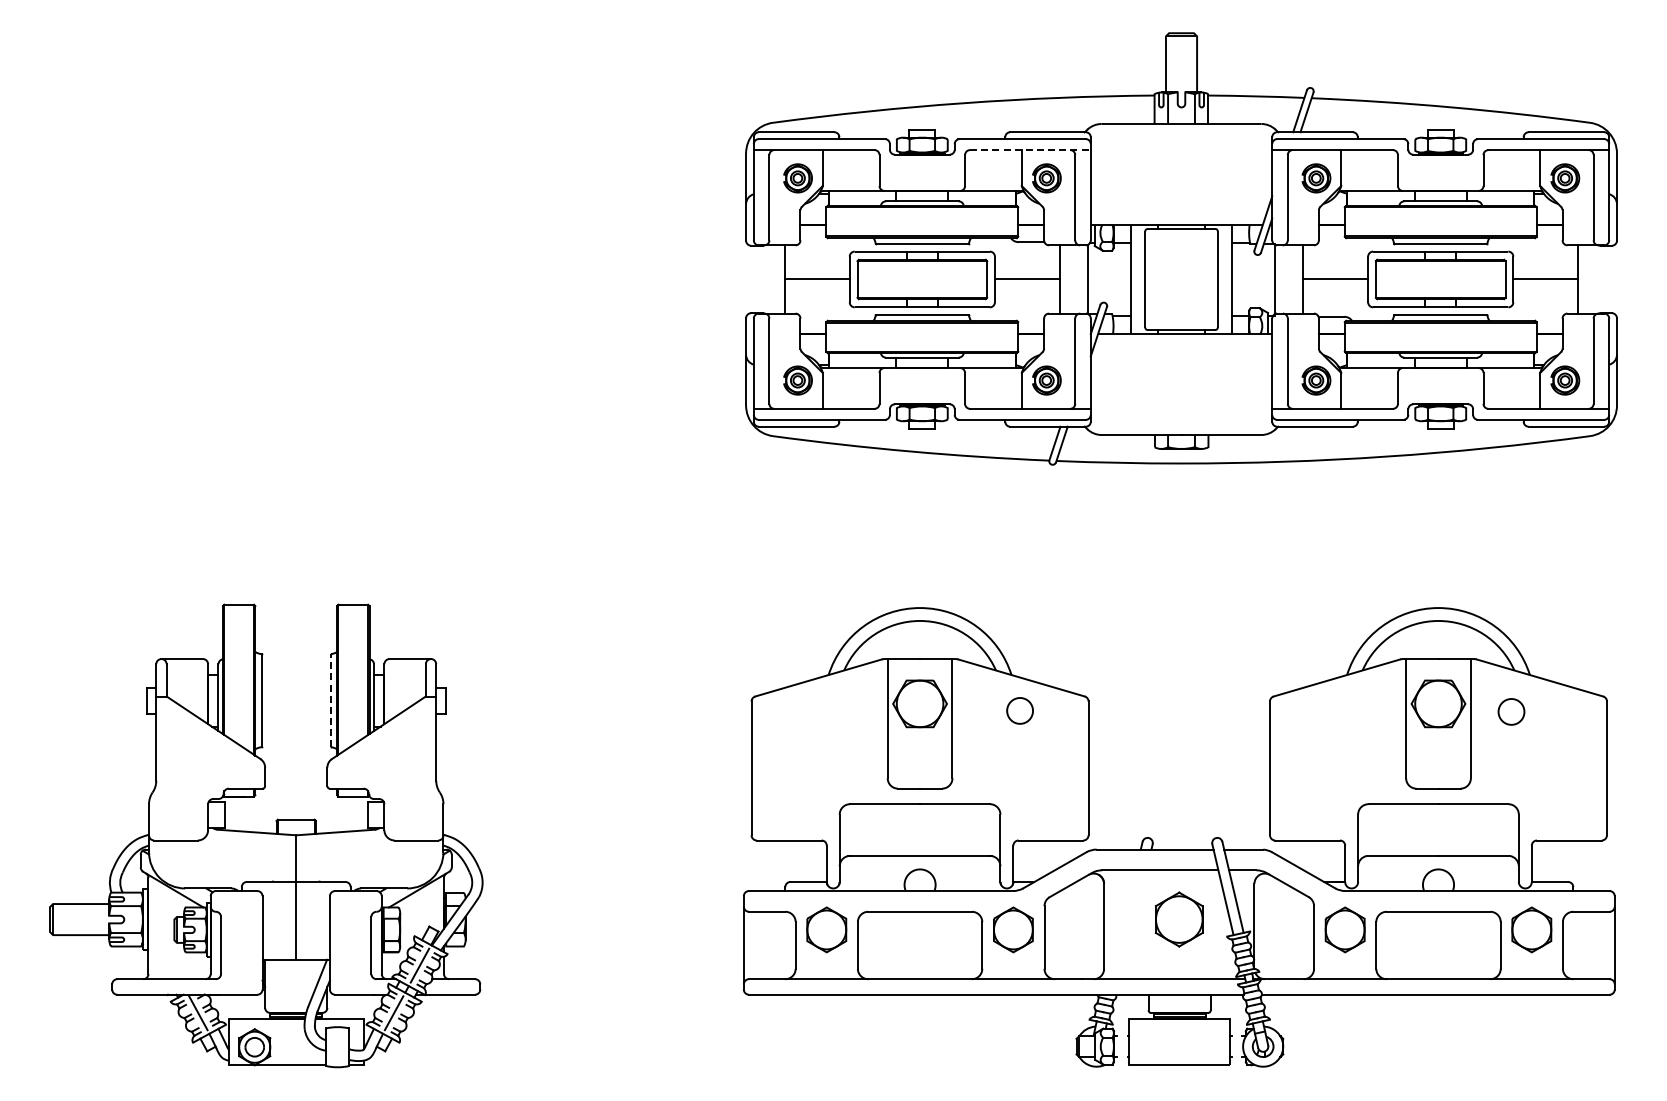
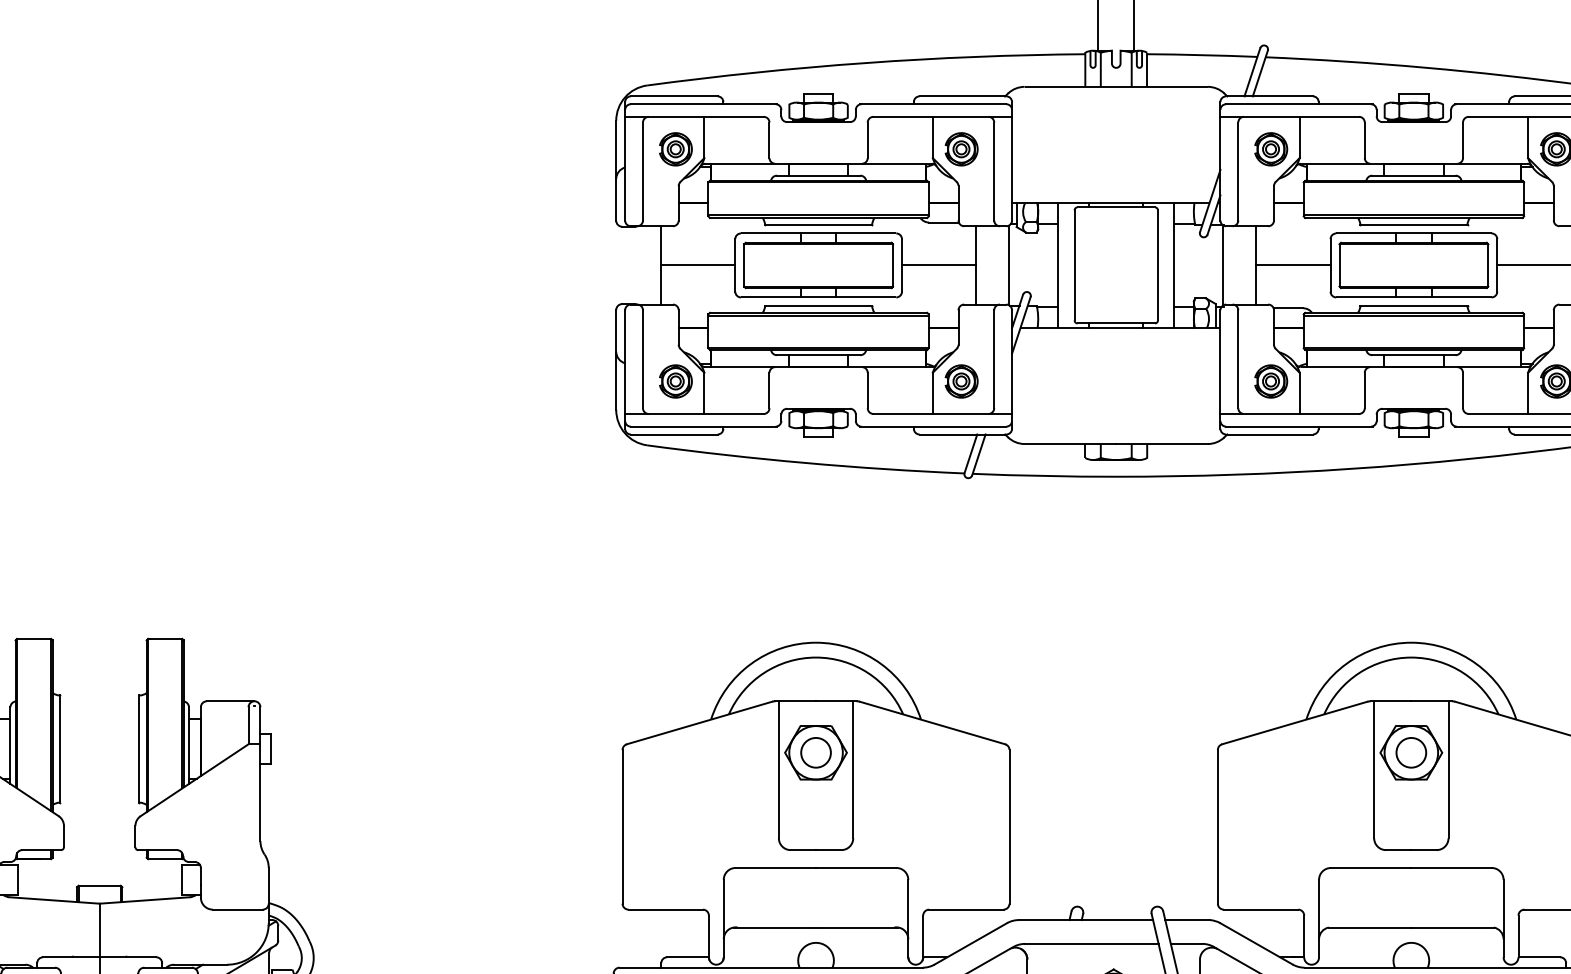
line: (1030, 150) -> (942, 117), dashed -> solid
line: (330, 700) -> (139, 748), dashed -> solid
circle: (1019, 710) -> (815, 752), moved
circle: (1511, 711) -> (1411, 752), moved

